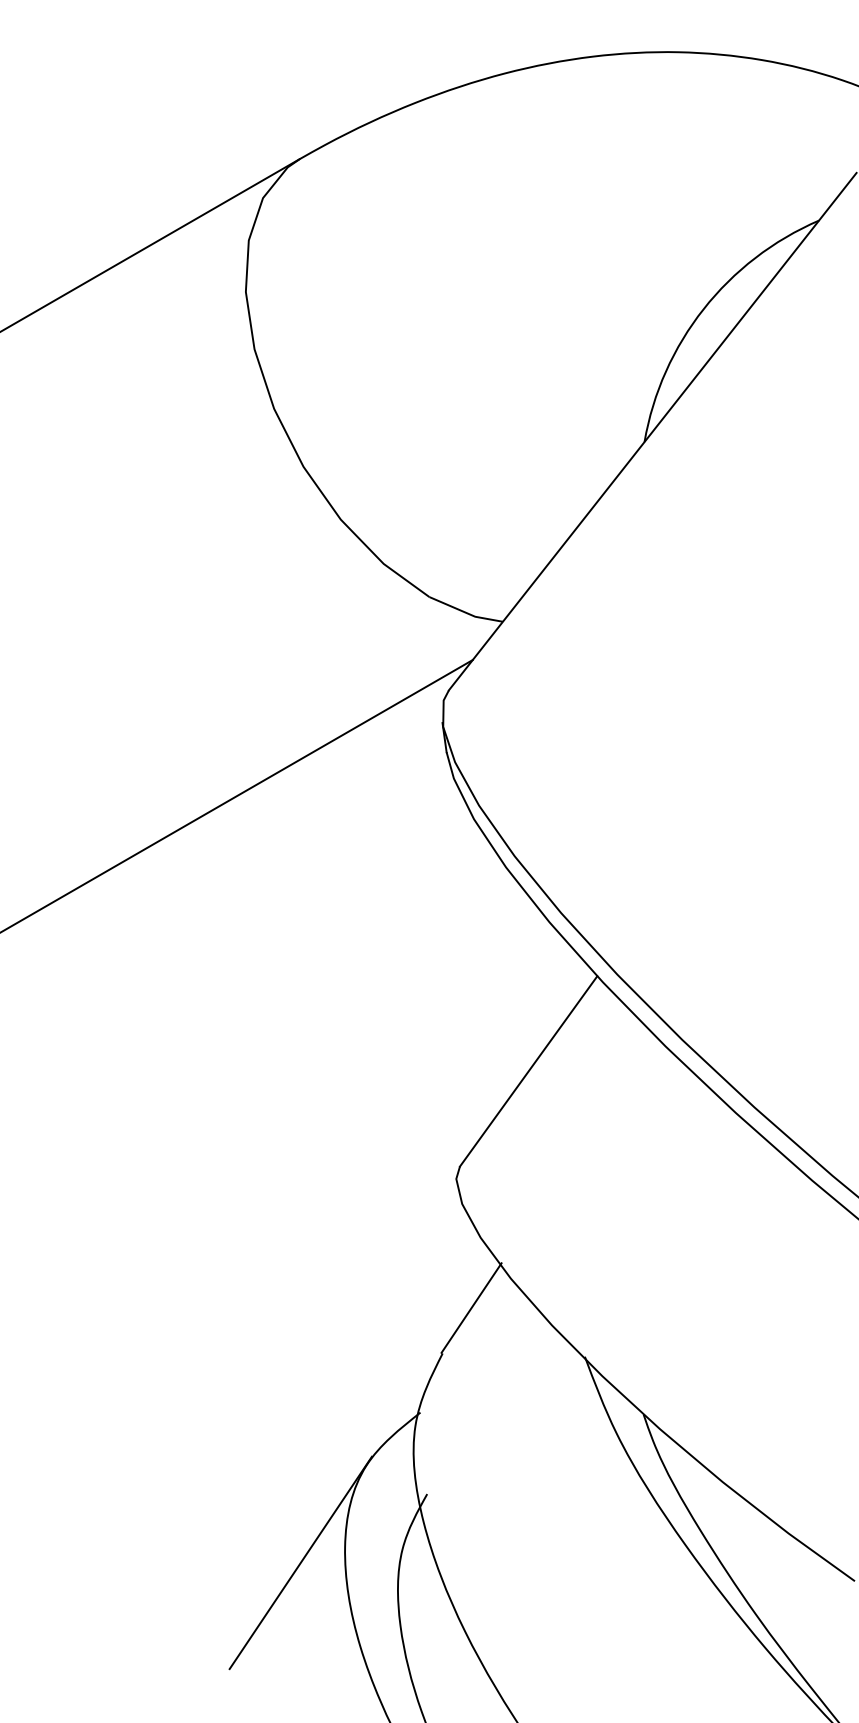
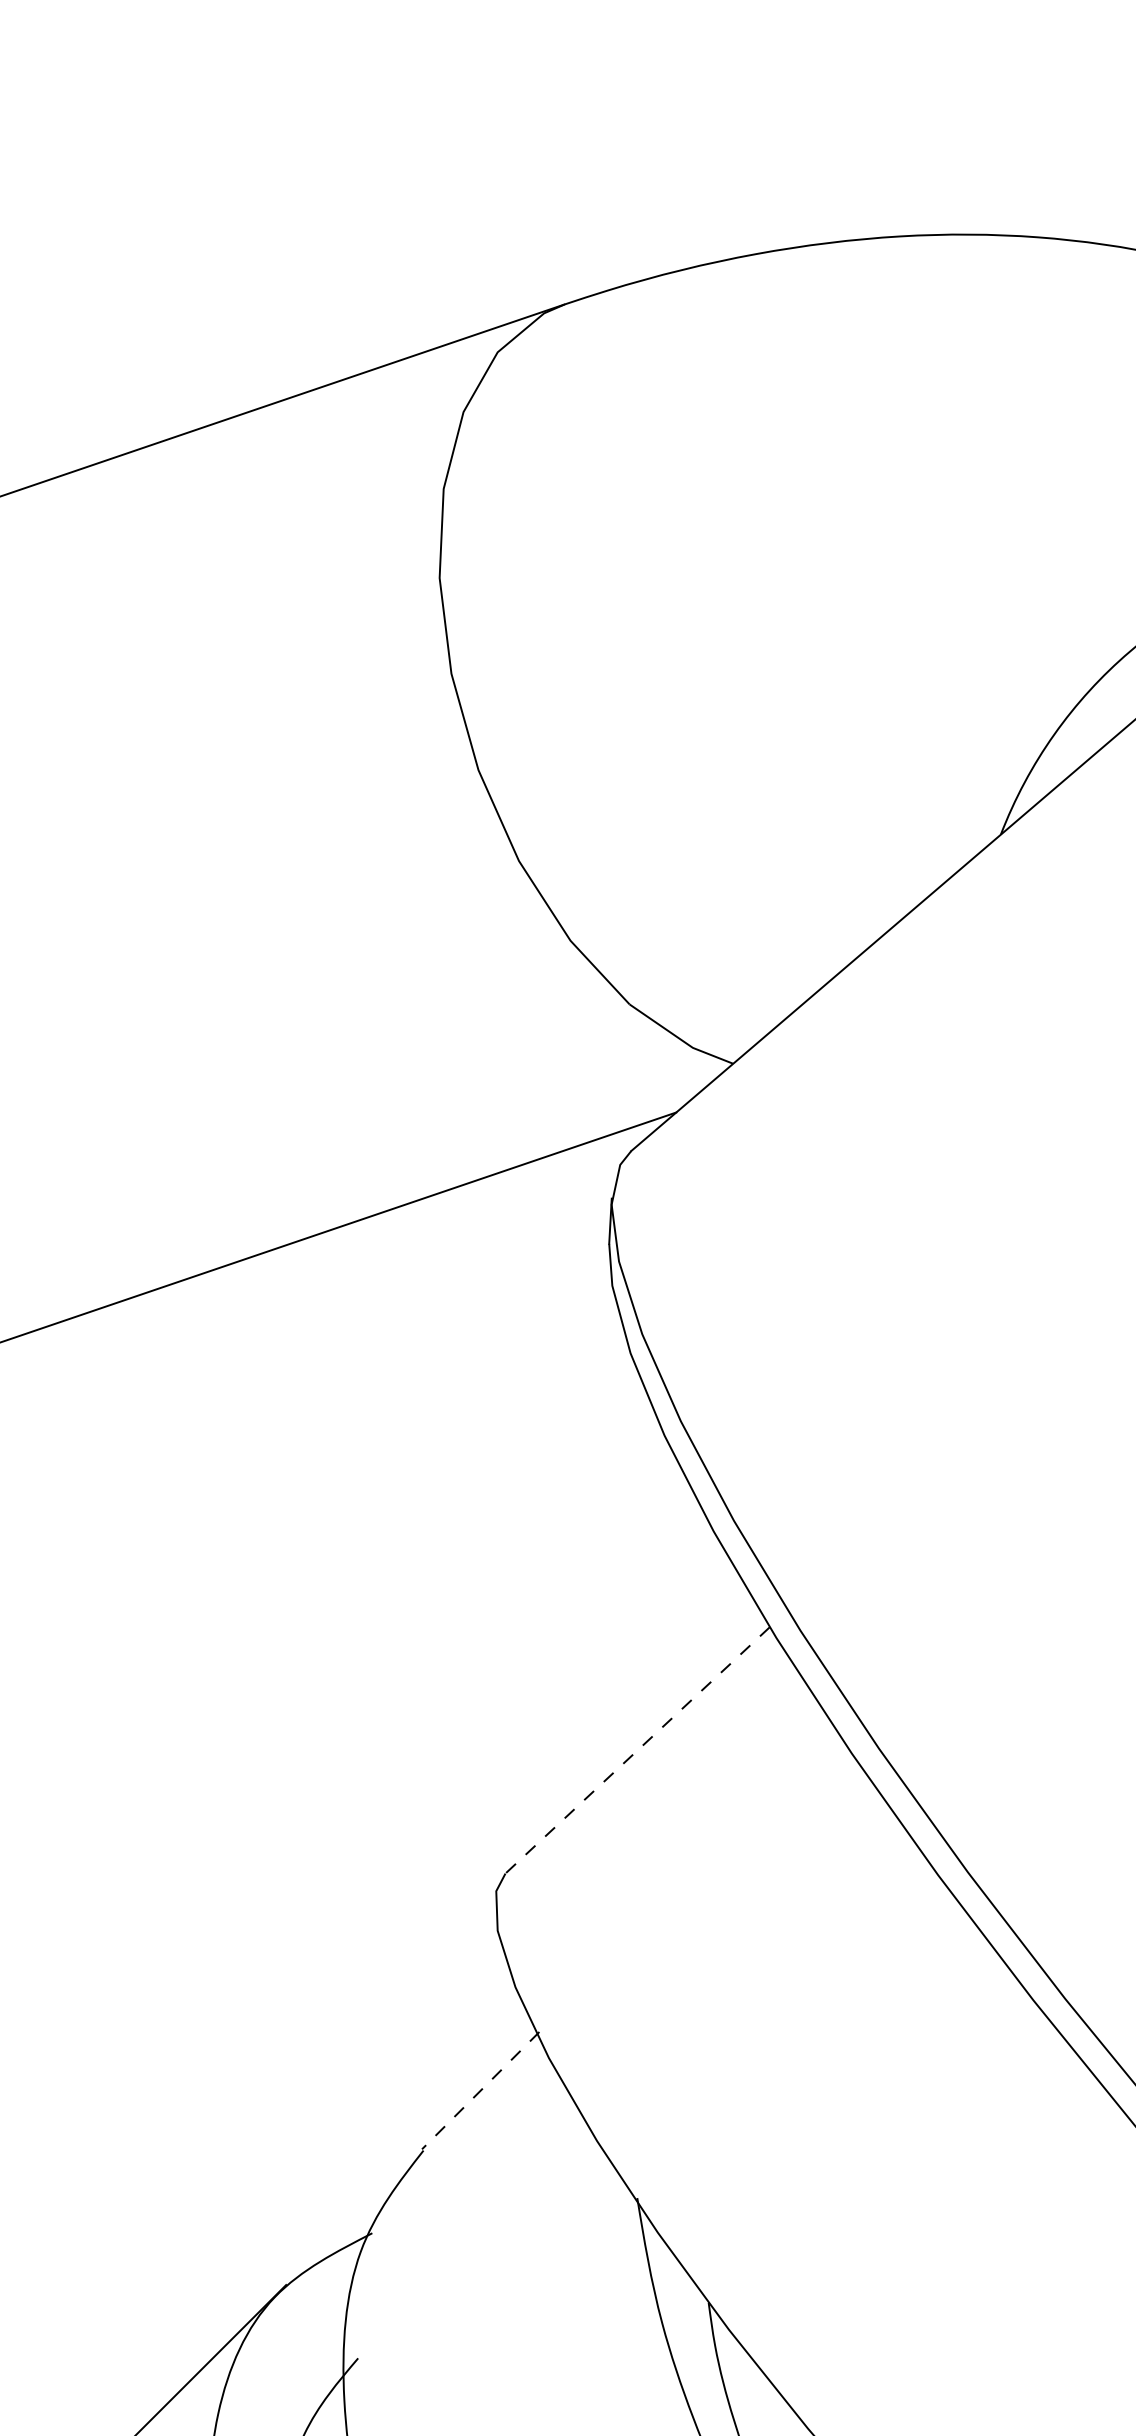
line: (528, 1071) -> (637, 1750), solid -> dashed
line: (471, 1308) -> (480, 2091), solid -> dashed

